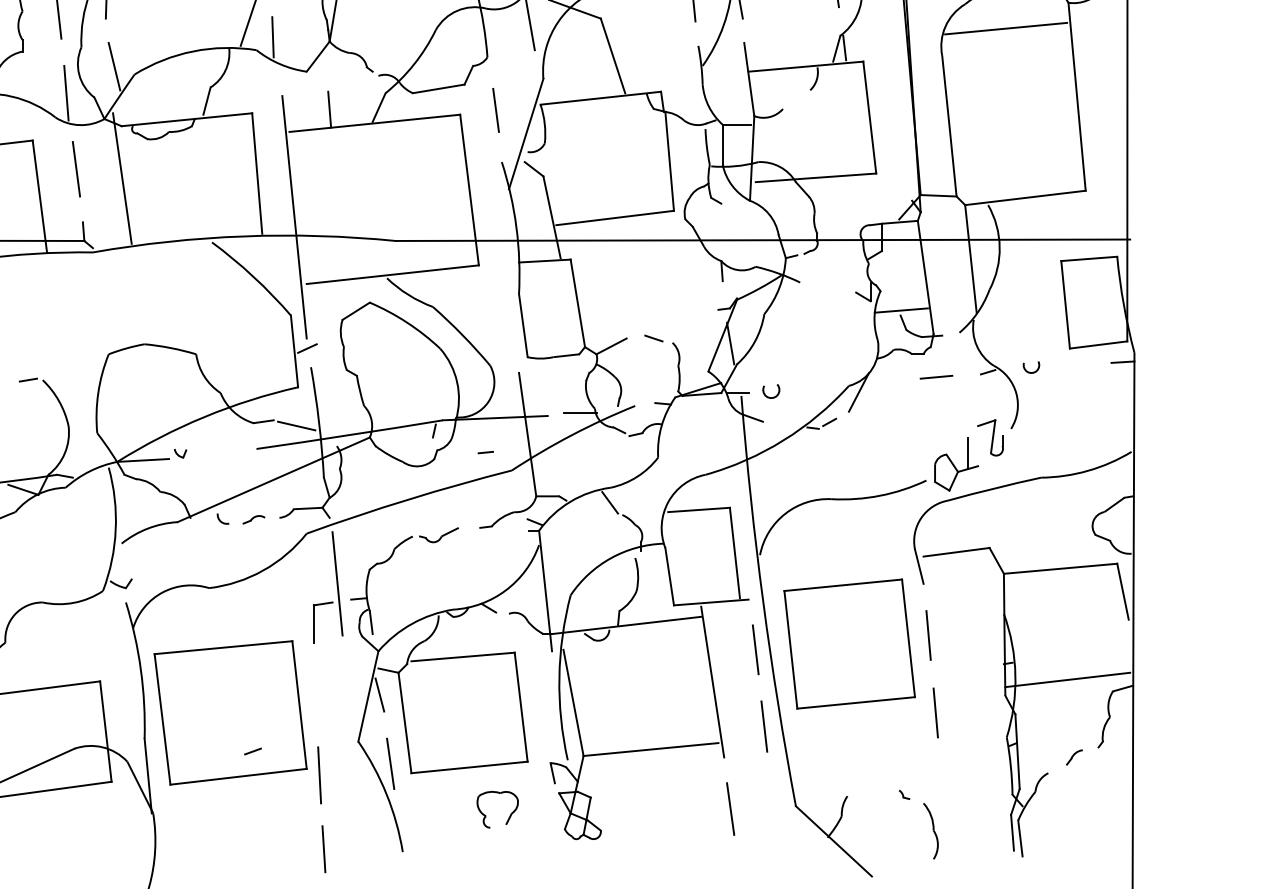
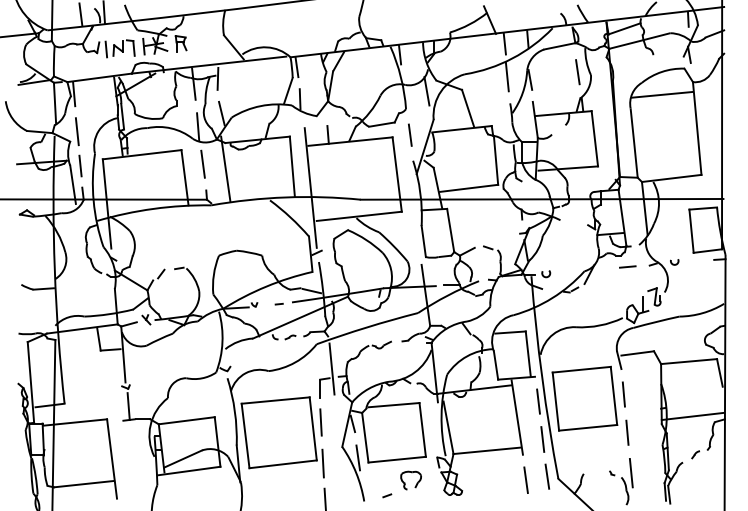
line: (484, 453) -> (278, 304), moved
line: (314, 692) -> (320, 422), added
line: (253, 750) -> (387, 495), moved
line: (941, 793) -> (630, 472), added
line: (773, 801) -> (547, 476), added

